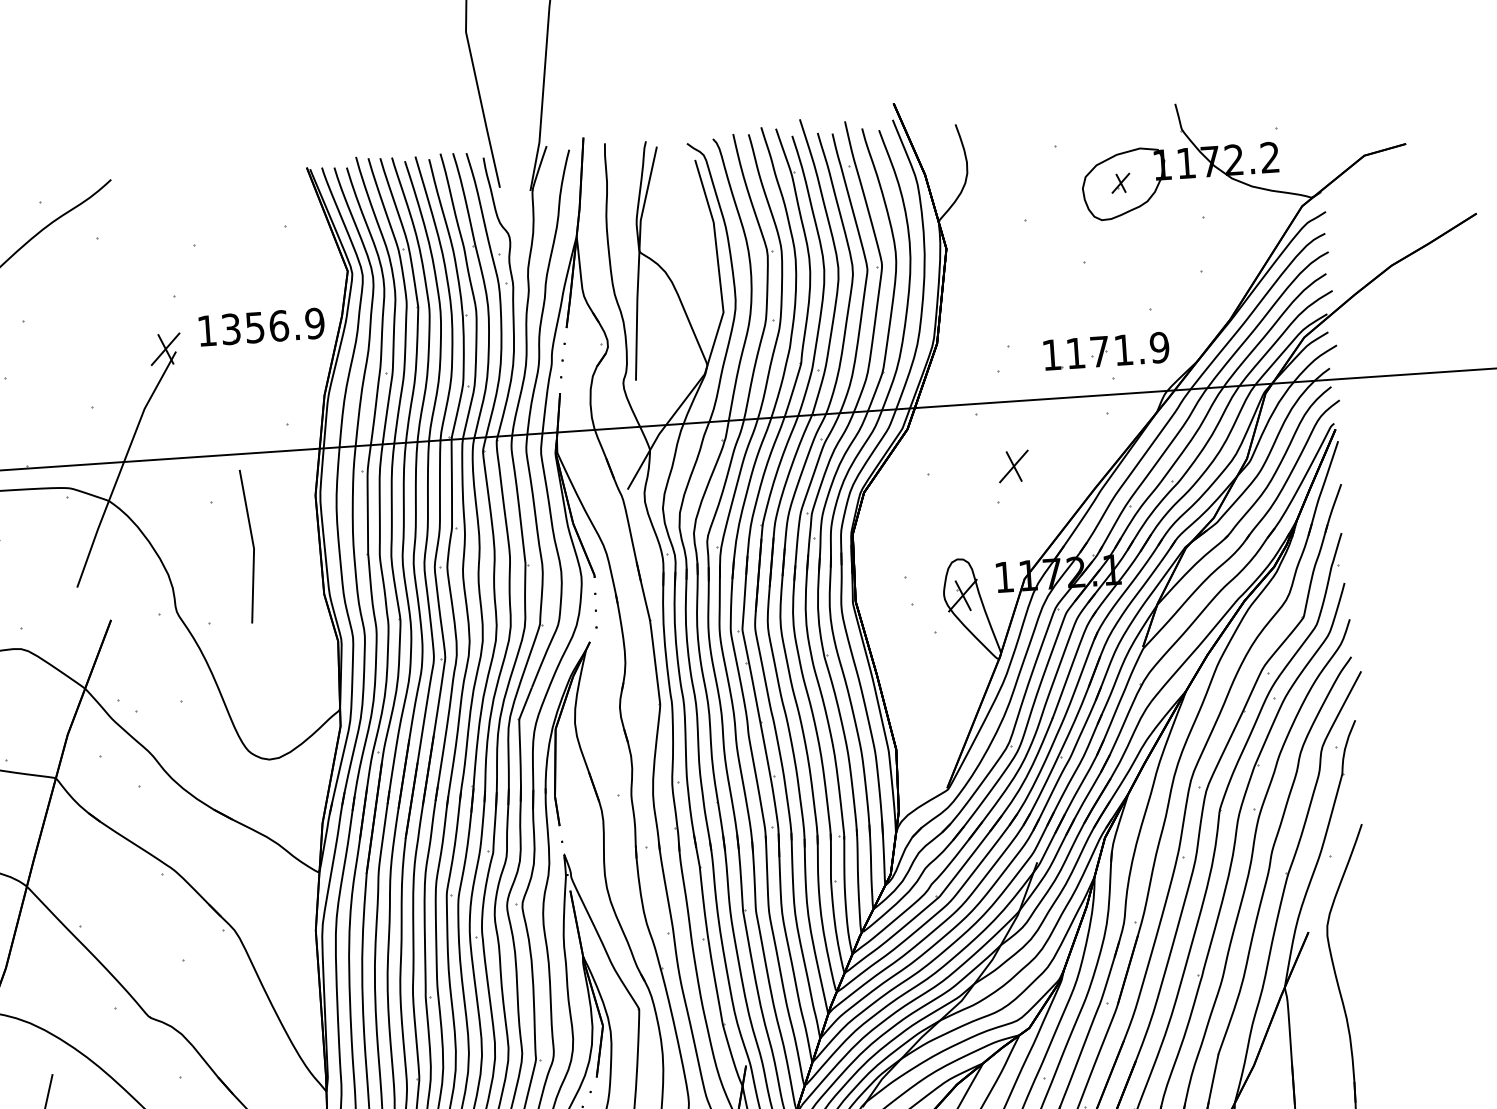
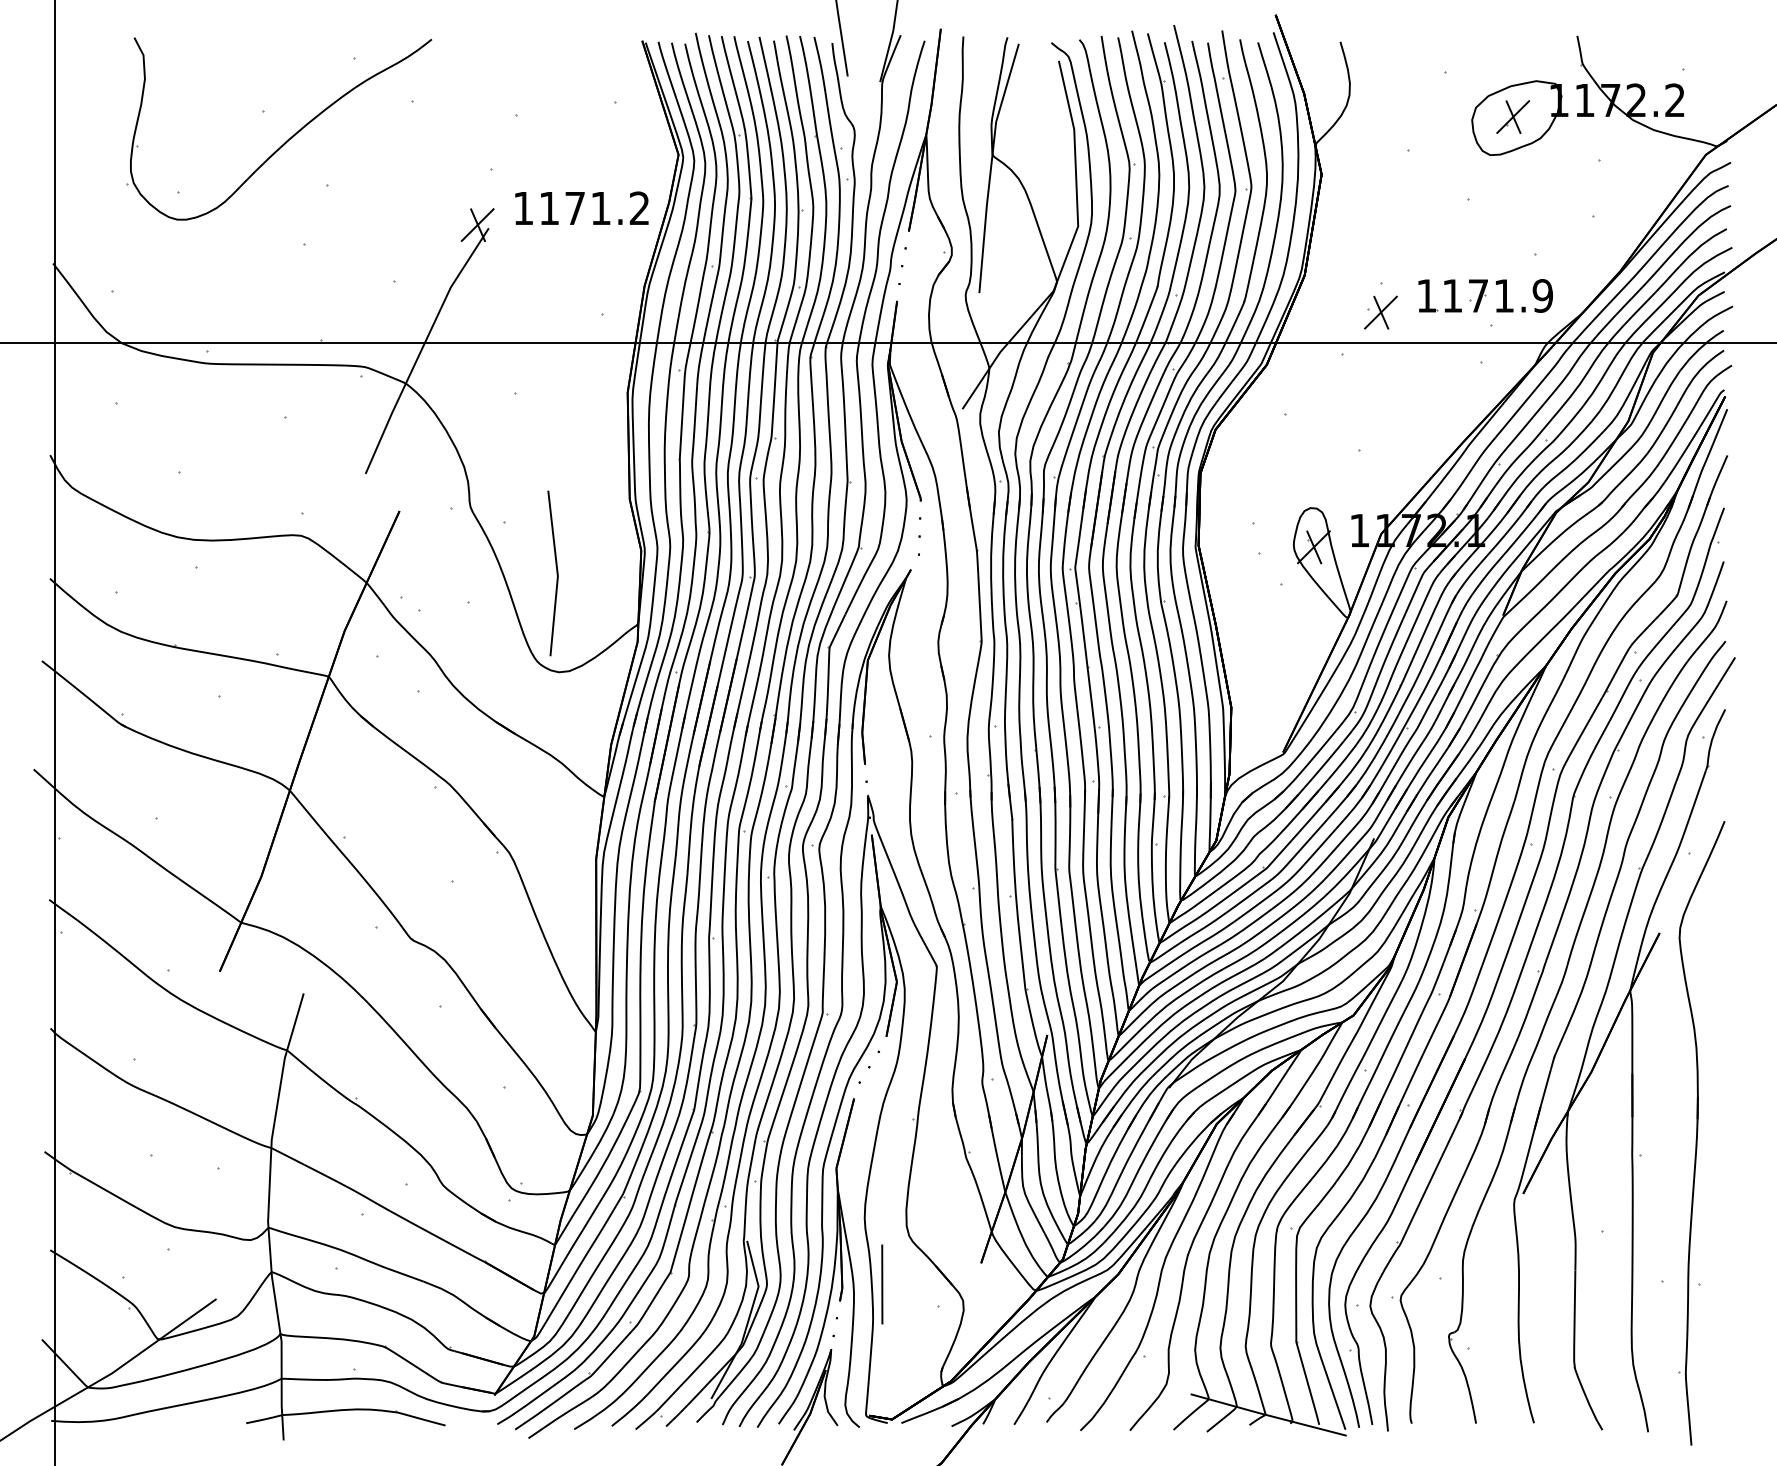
part: (1121, 182) -> (1513, 116), size x1.67
text: (273, 326) -> (594, 208), 1356.9 -> 1171.2
part: (1013, 466) -> (1380, 312), moved
line: (252, 546) -> (556, 573), moved

